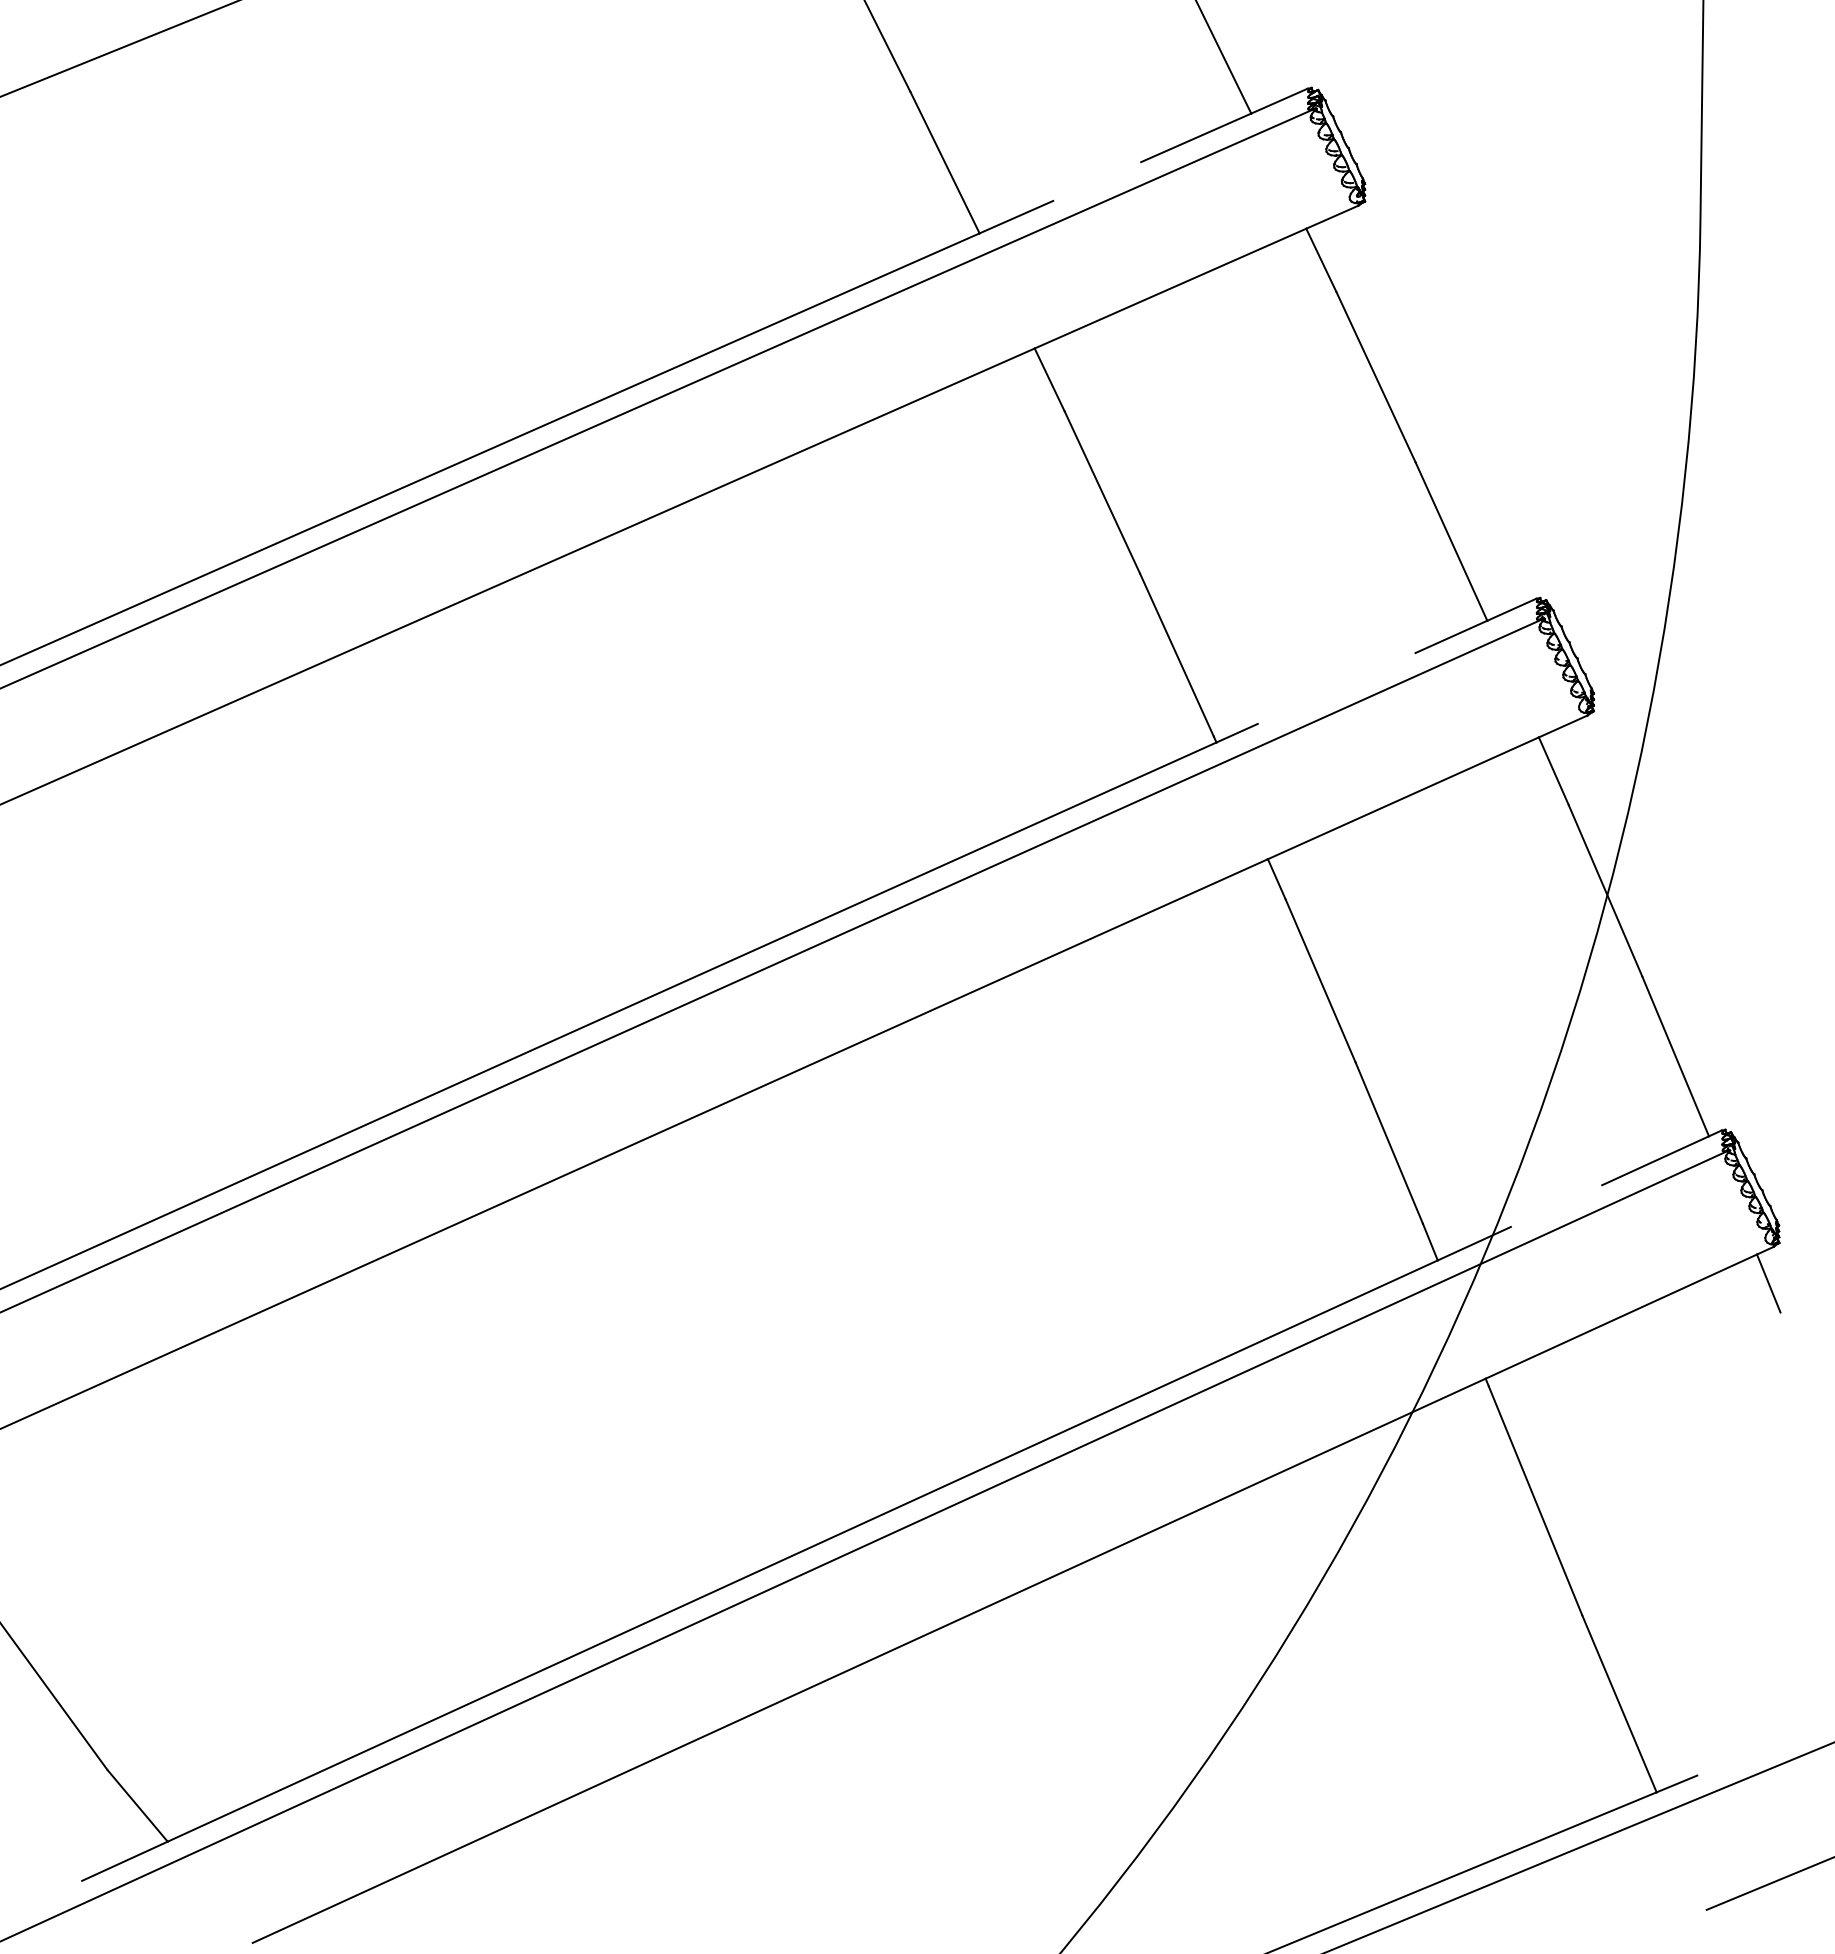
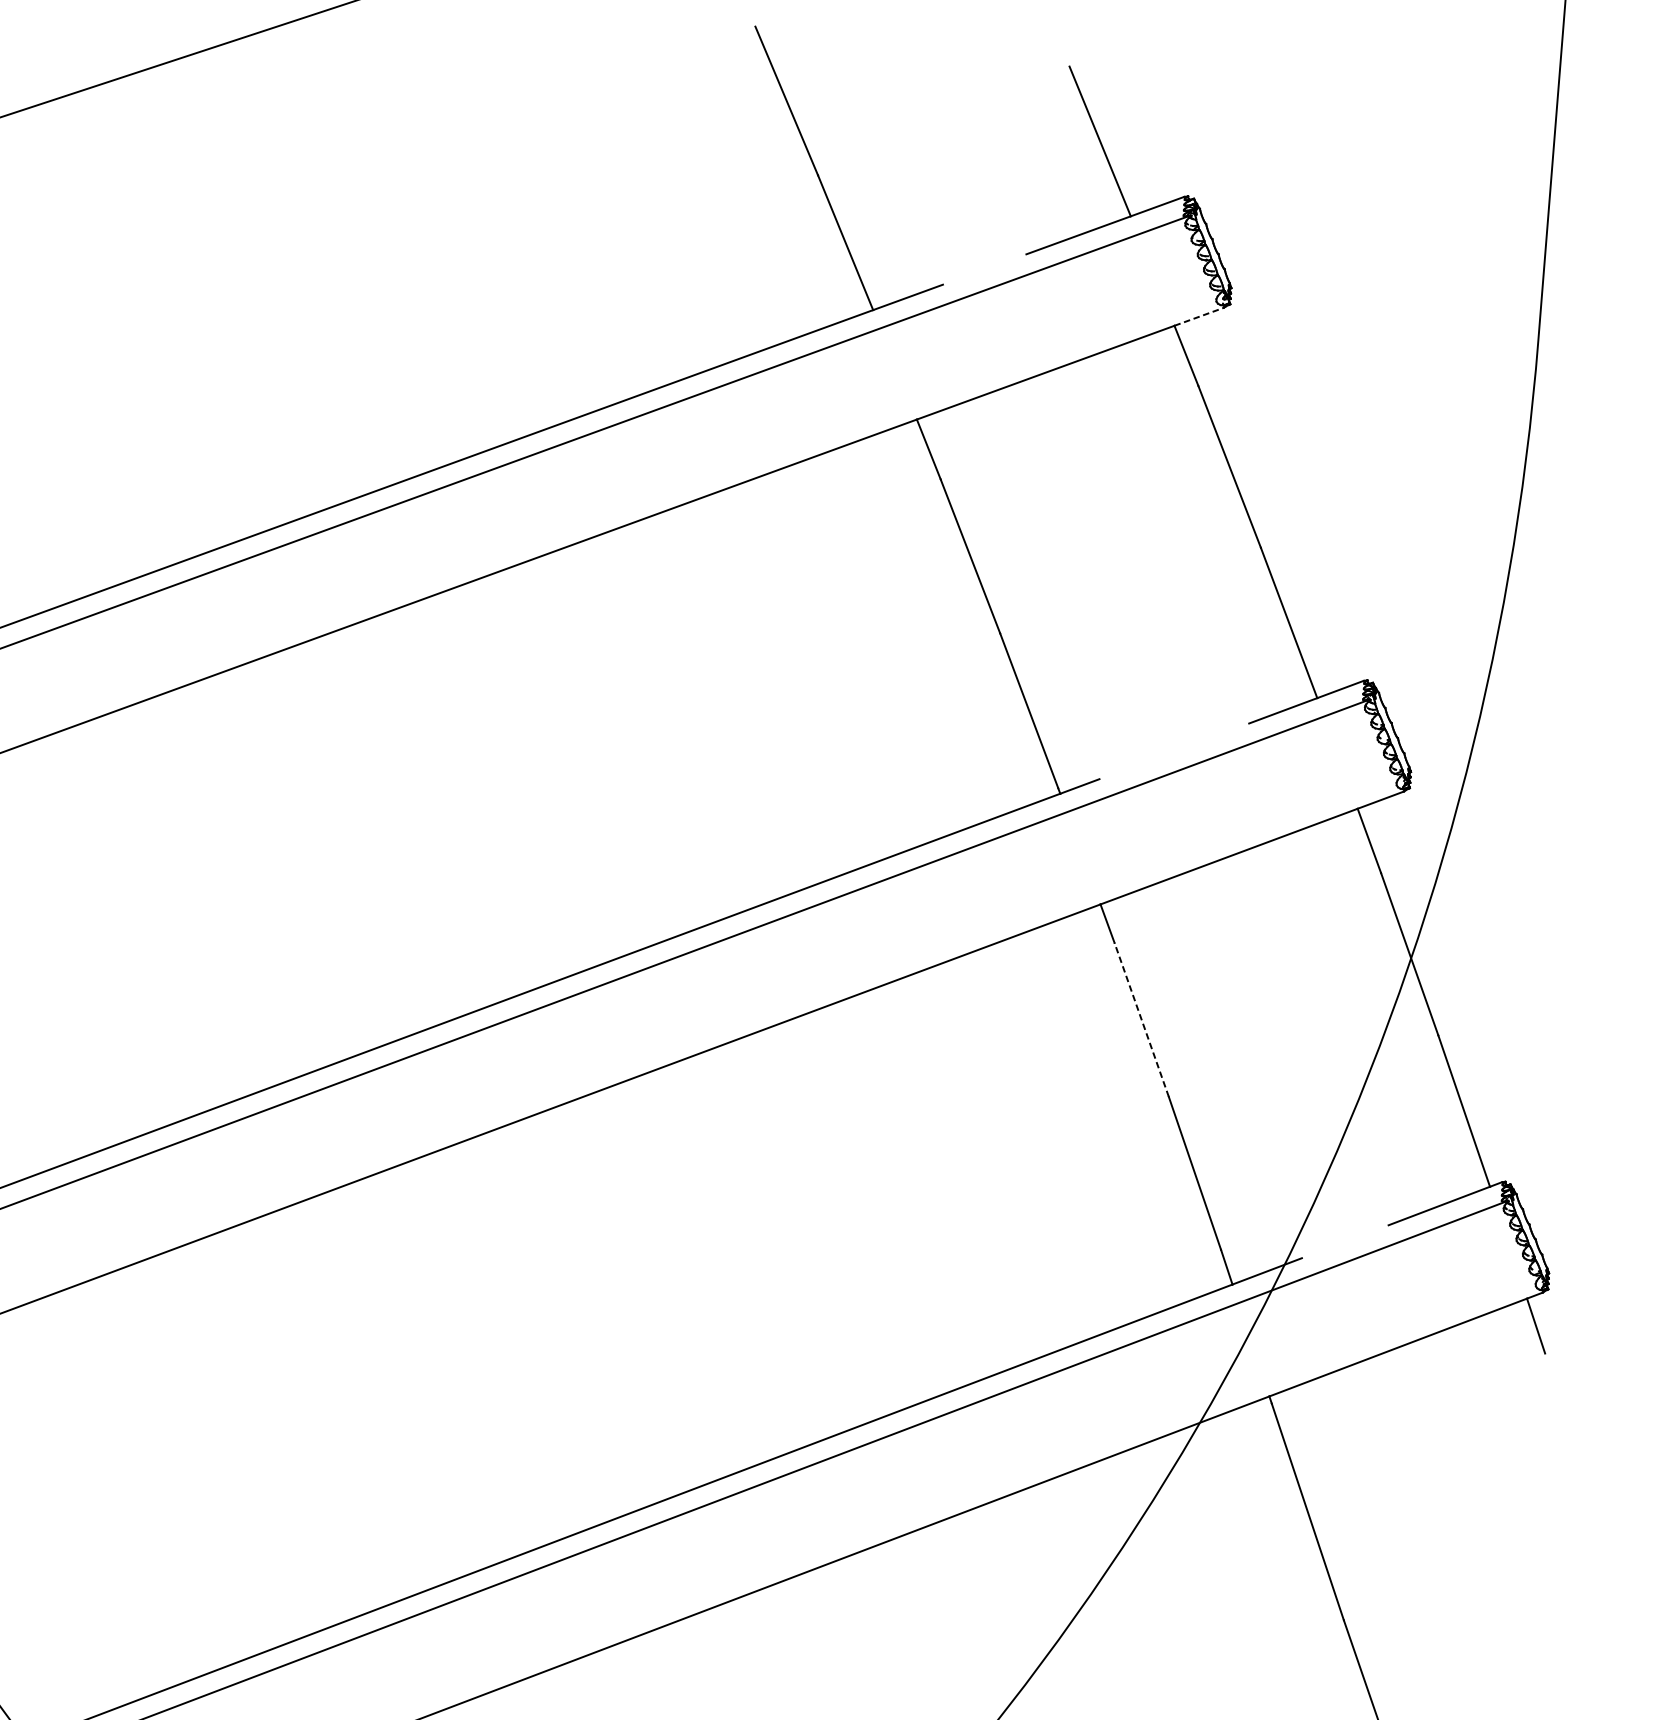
line: (1332, 217) -> (1199, 317), solid -> dashed
line: (1320, 980) -> (1141, 1019), solid -> dashed

